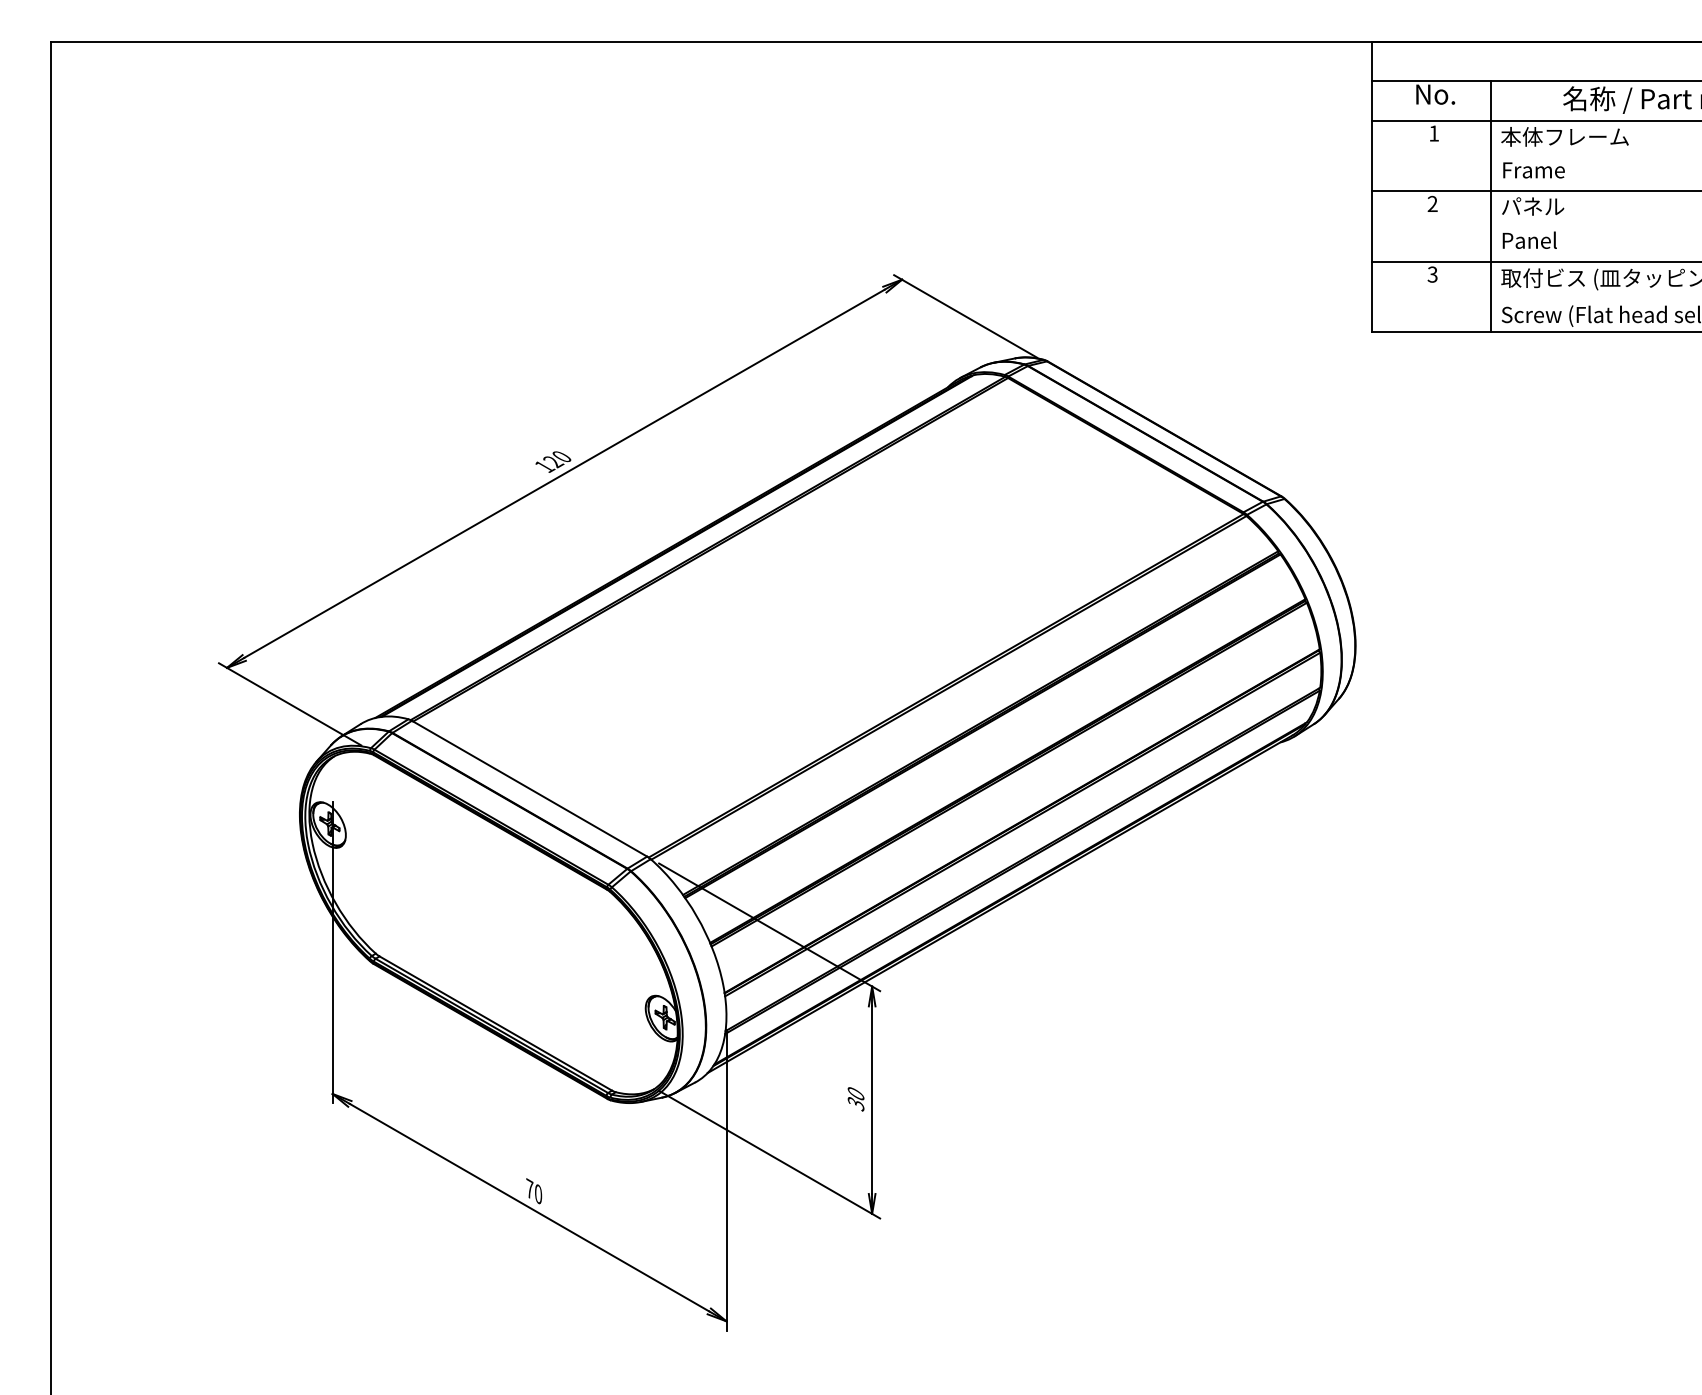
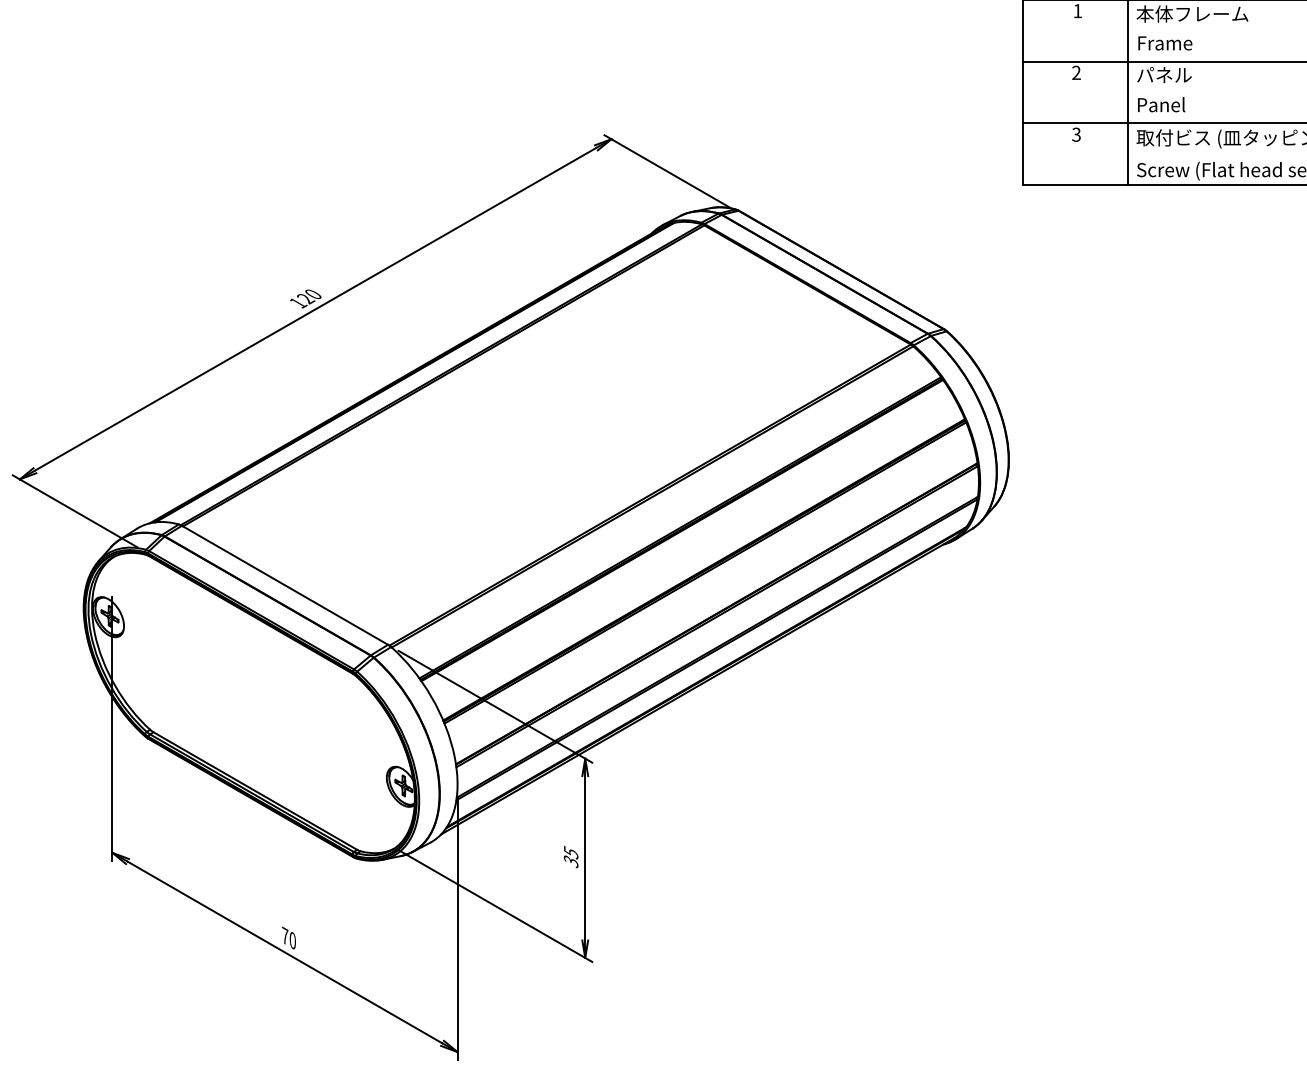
text: (855, 1093) -> (570, 852), 30 -> 35

